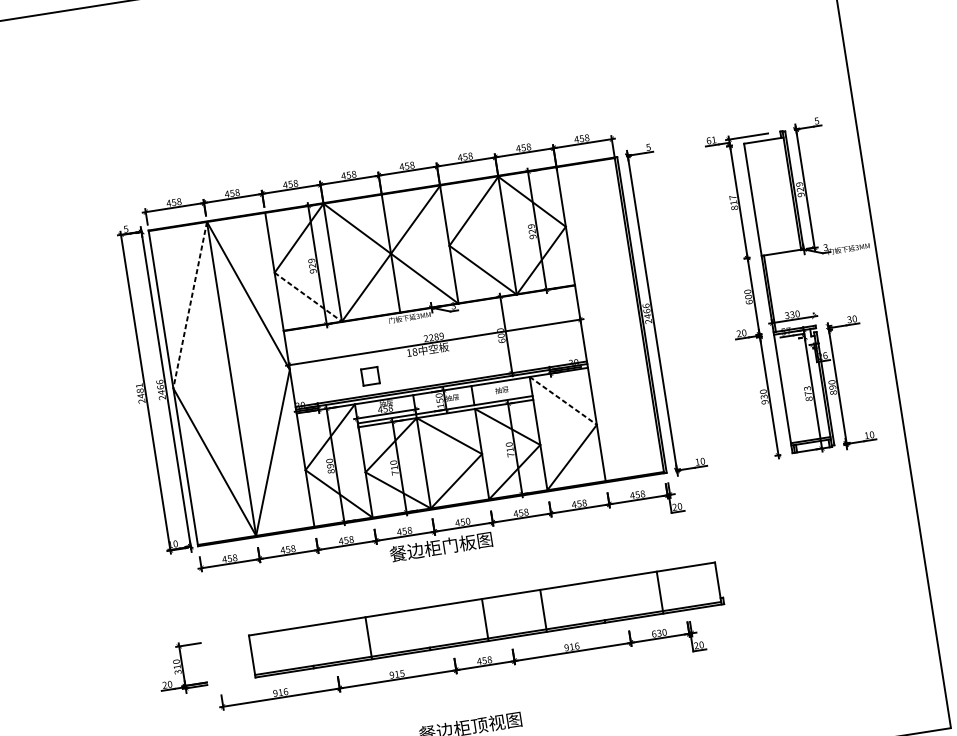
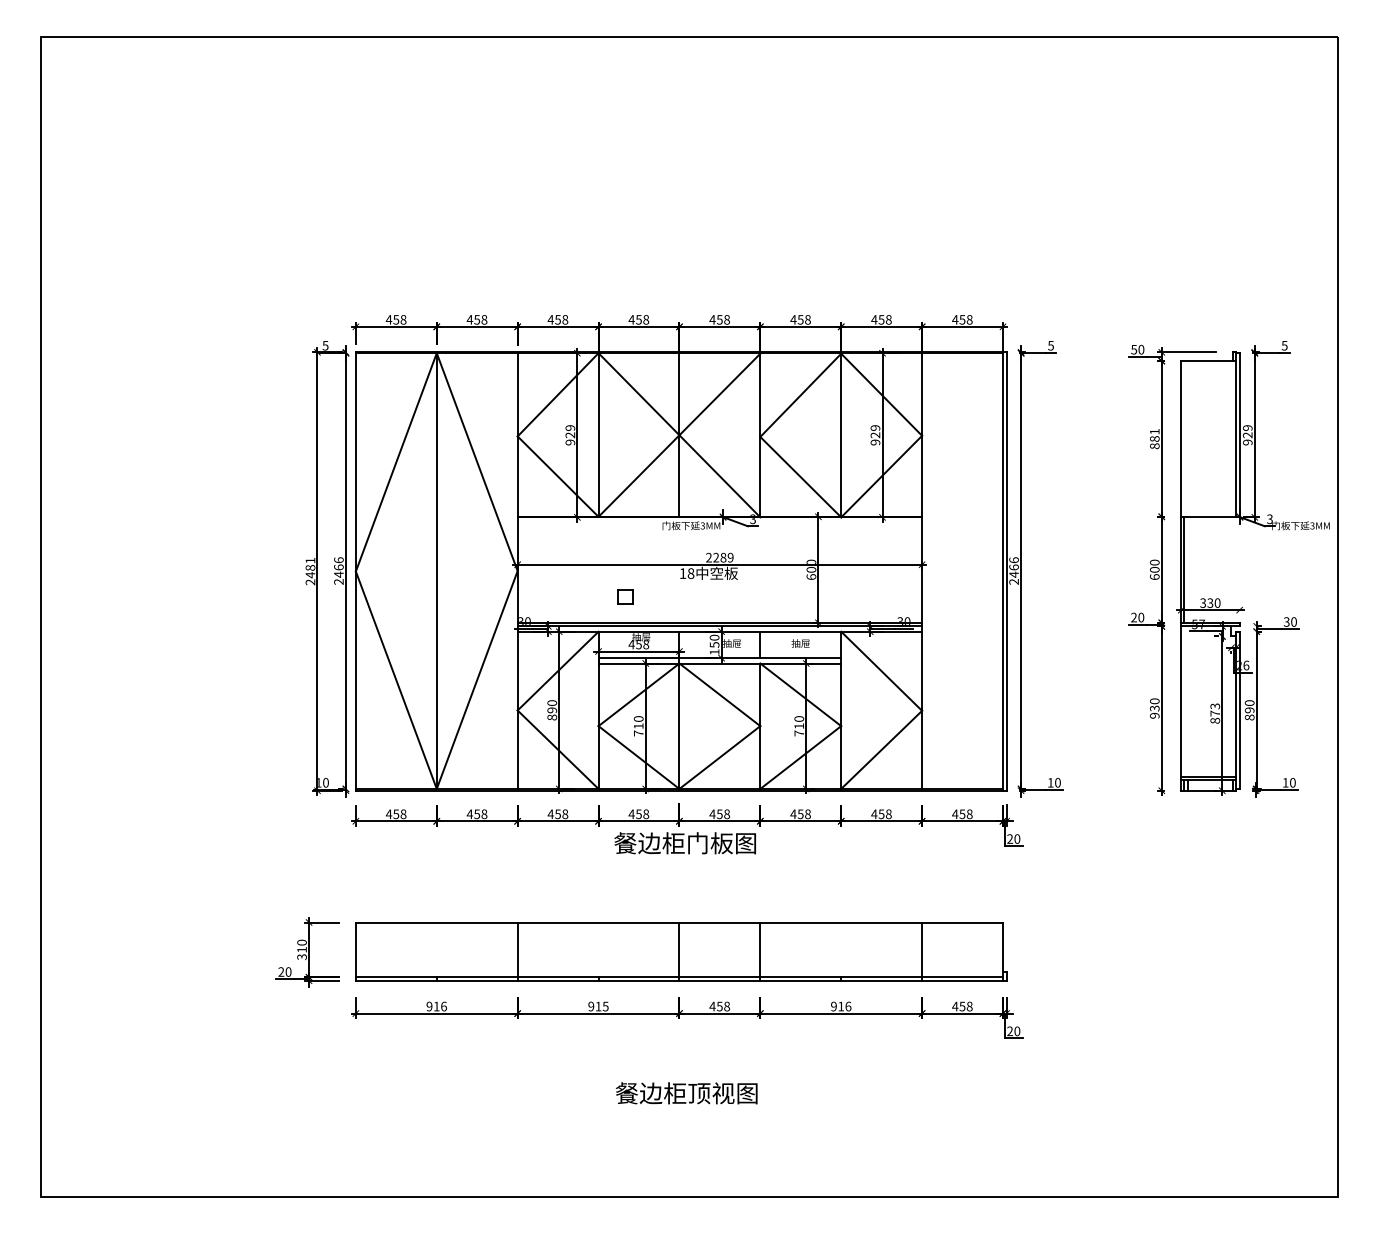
text: (711, 140) -> (1137, 349), 61 -> 50
text: (733, 199) -> (1154, 434), 817 -> 881
line: (308, 297) -> (558, 476), dashed -> solid
line: (190, 305) -> (396, 462), dashed -> solid
part: (370, 375) -> (625, 596), size x0.62
line: (563, 401) -> (881, 671), dashed -> solid
text: (468, 521) -> (727, 814), 450 -> 458
part: (486, 619) -> (681, 951), moved
text: (659, 633) -> (962, 1006), 630 -> 458

